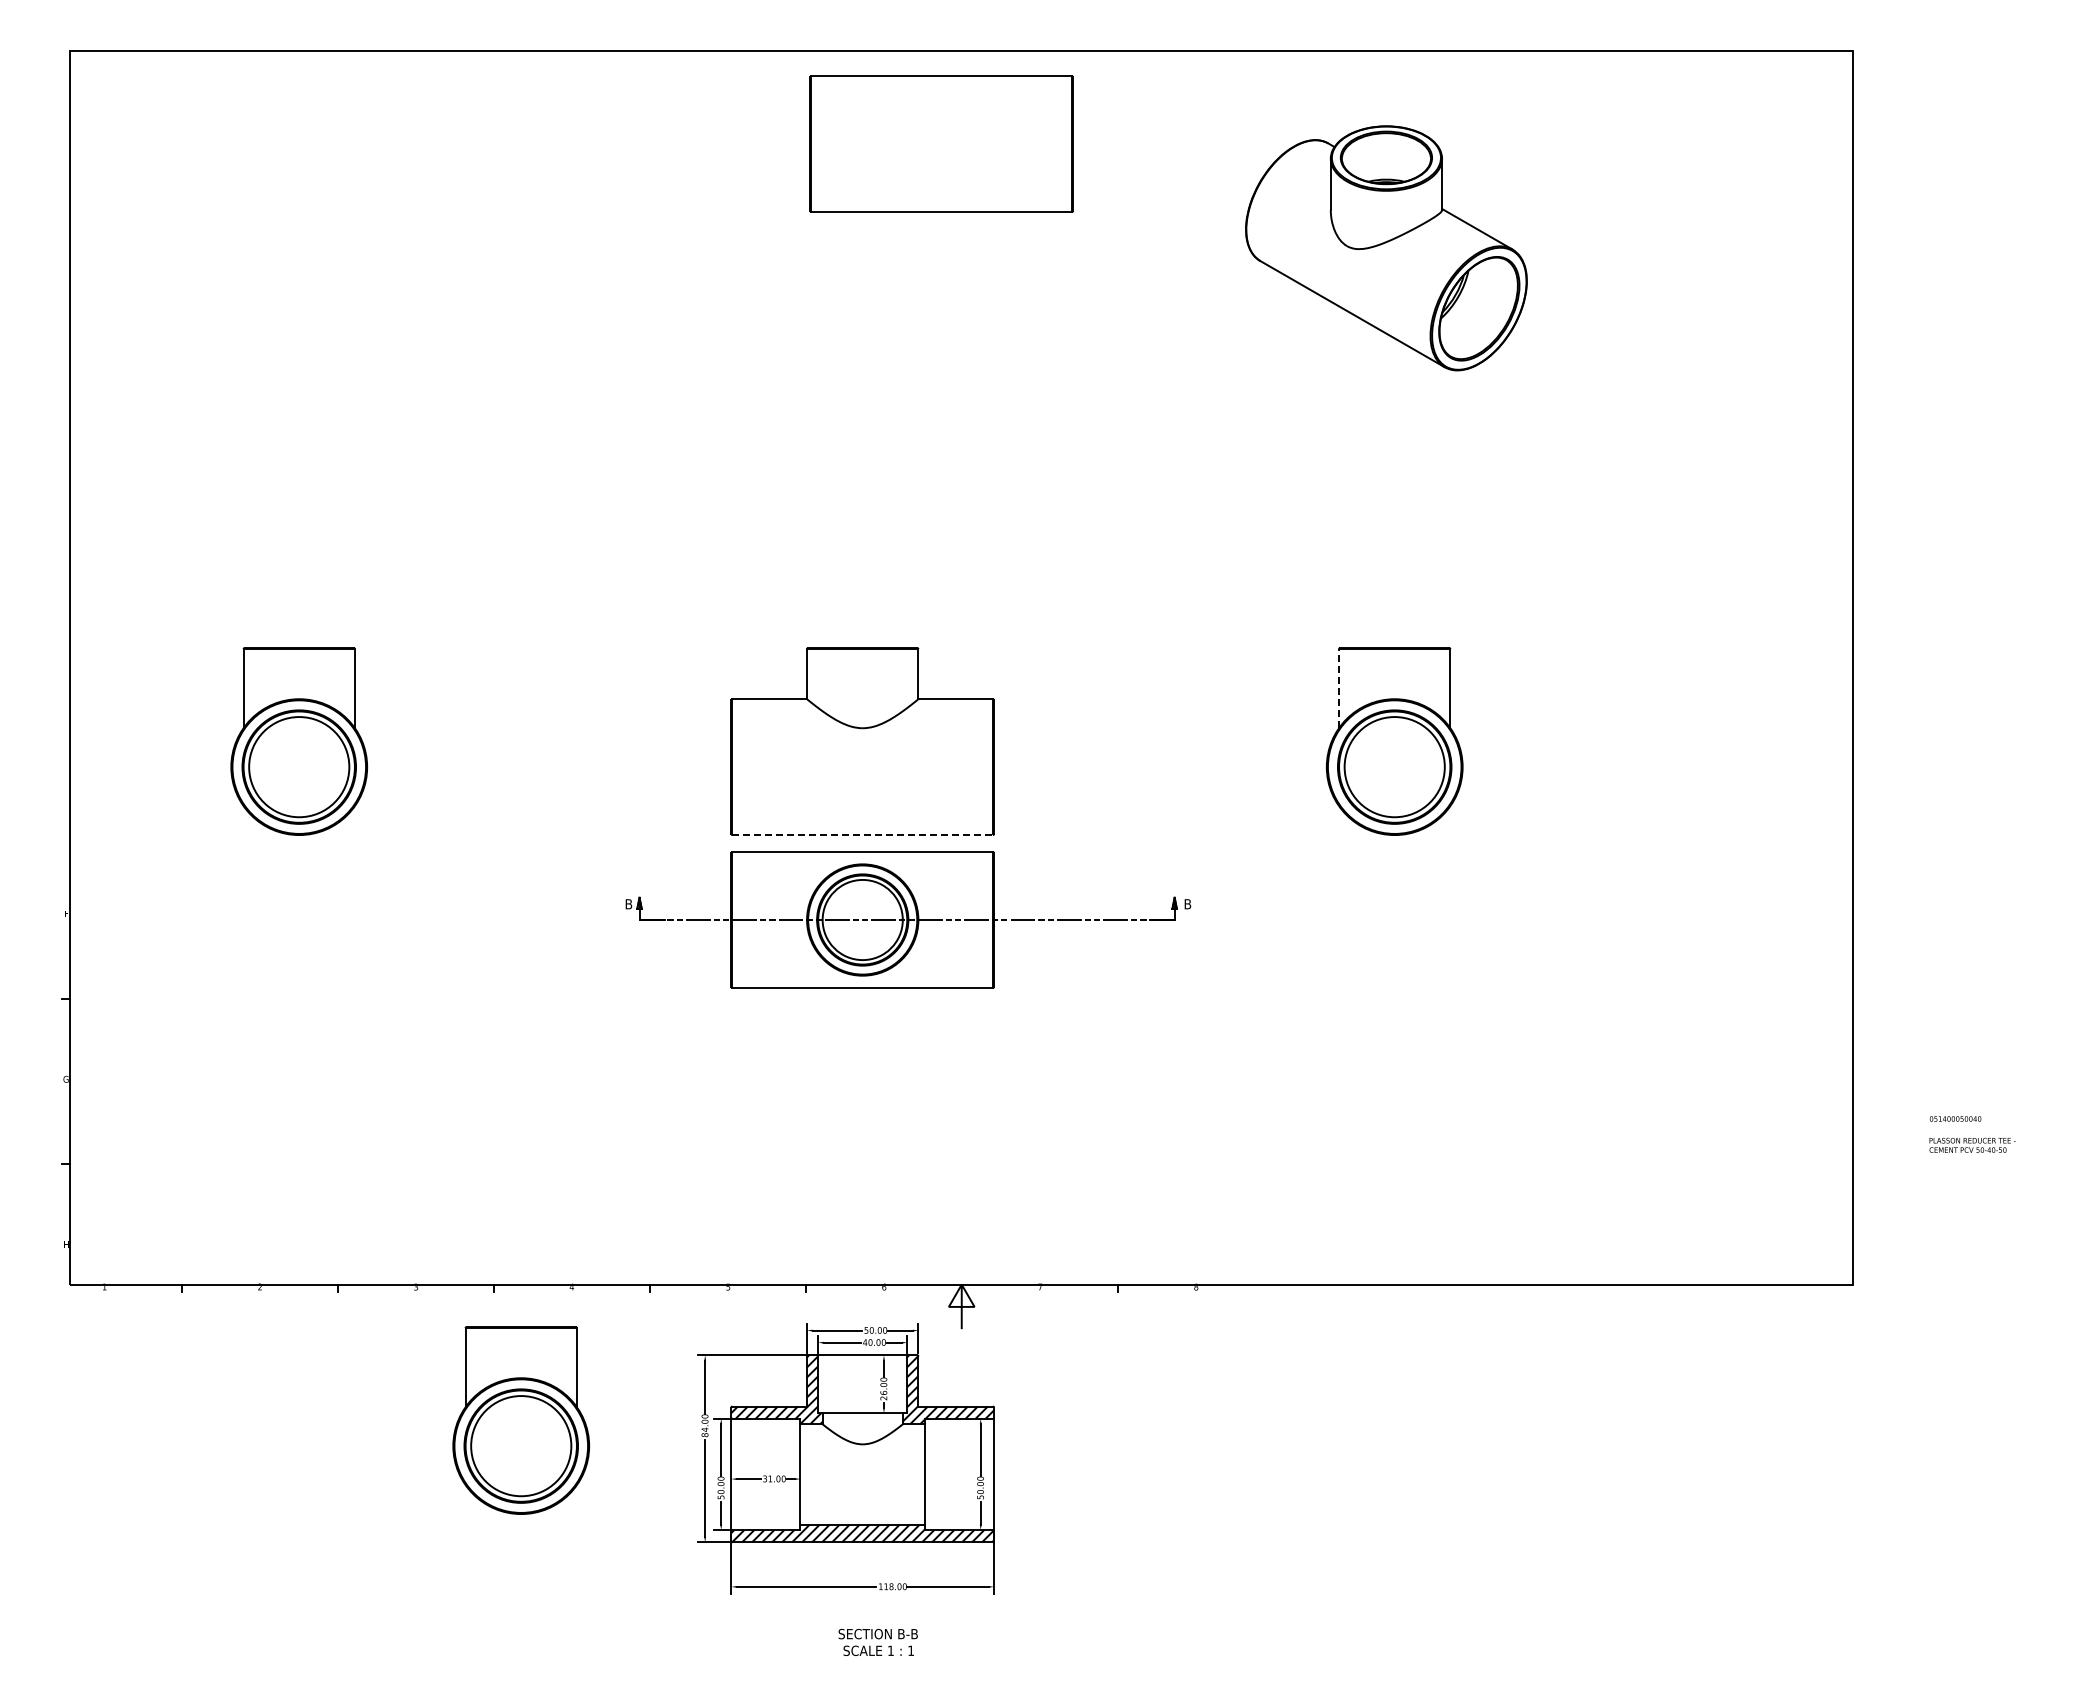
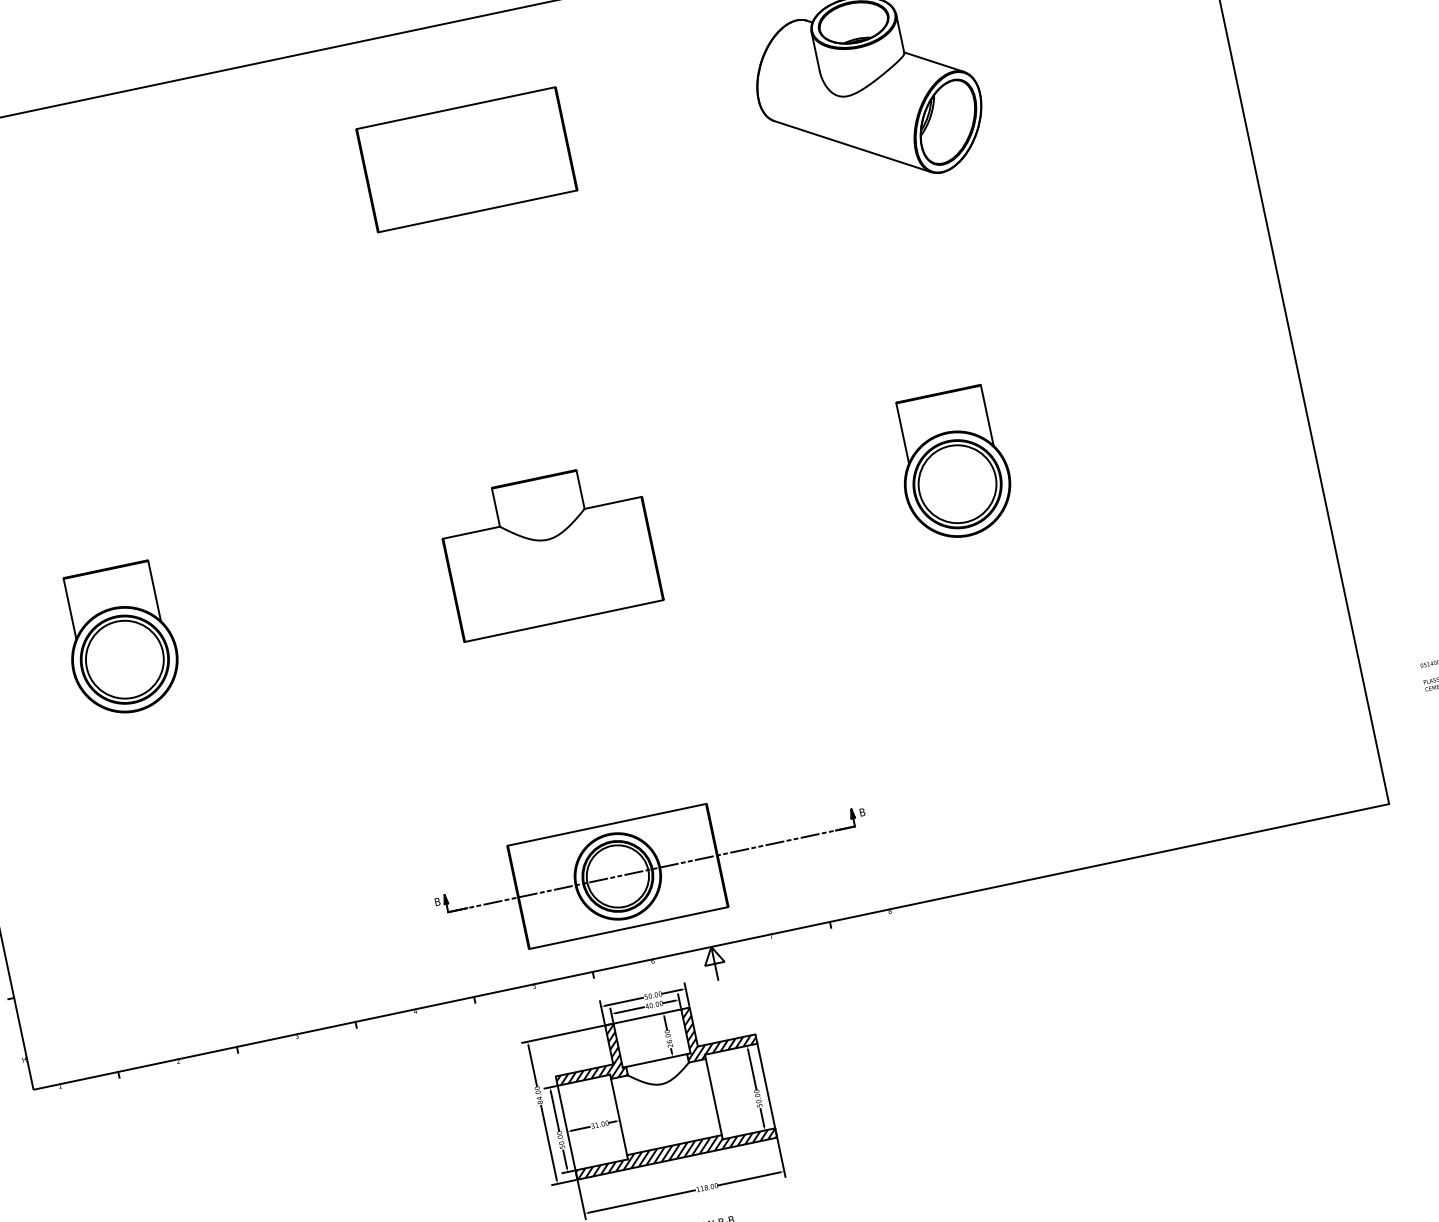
part: (941, 143) -> (466, 159), moved
line: (1339, 688) -> (902, 433), dashed -> solid
line: (863, 835) -> (564, 621), dashed -> solid
part: (908, 919) -> (652, 868), moved
part: (521, 1420) -> (398, 1120), removed

